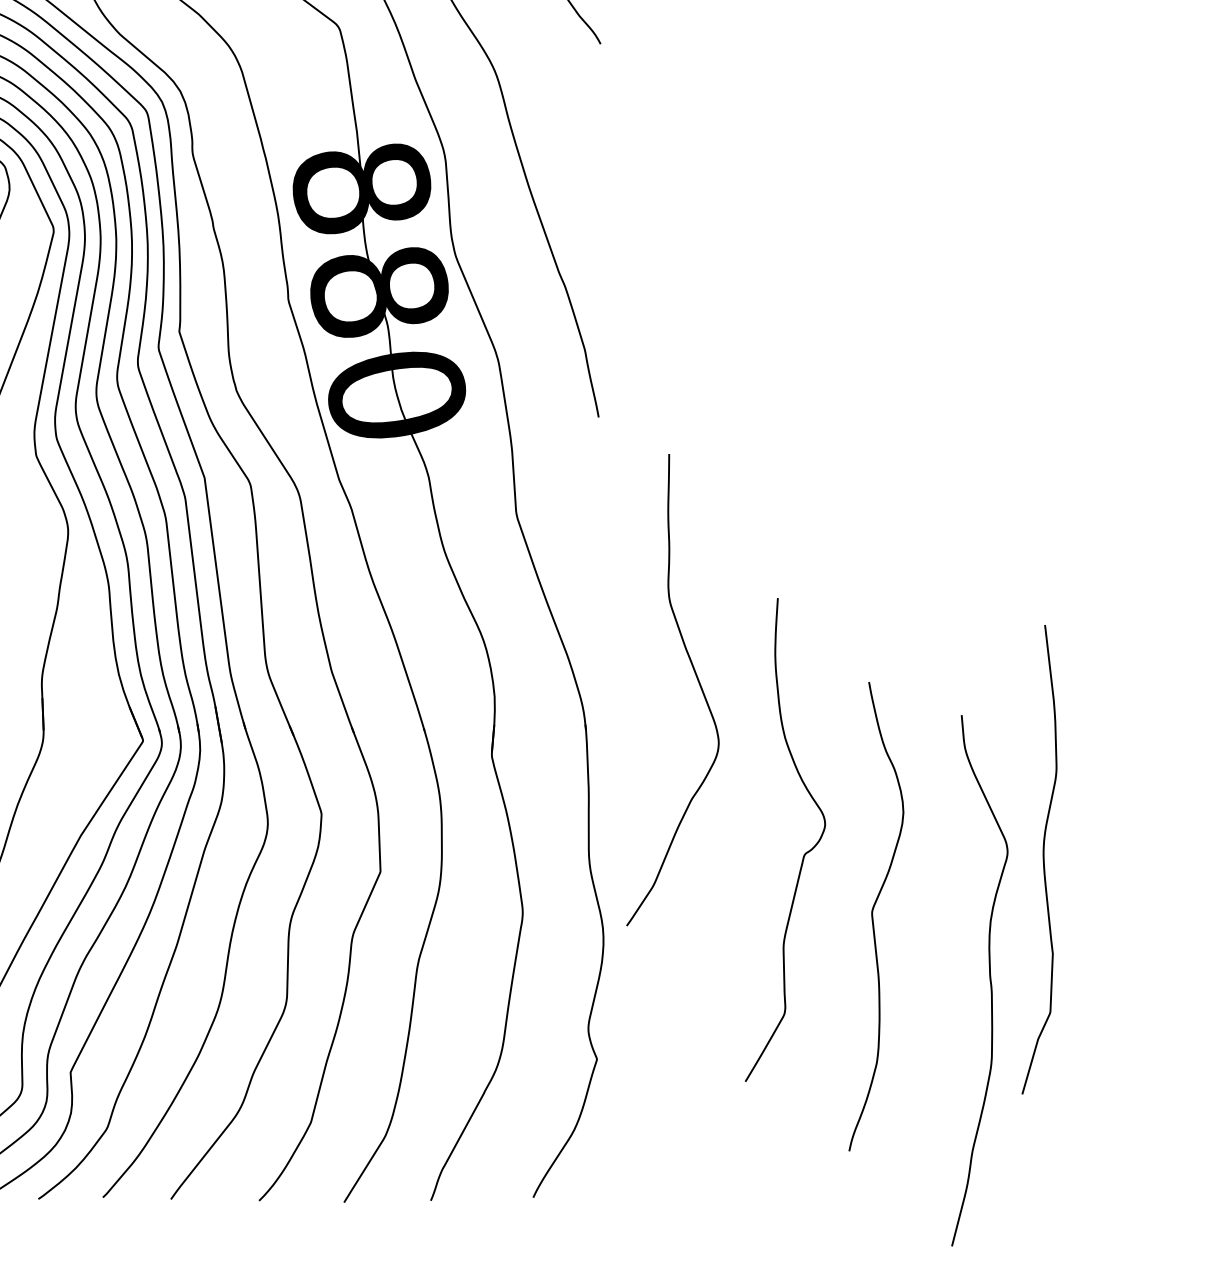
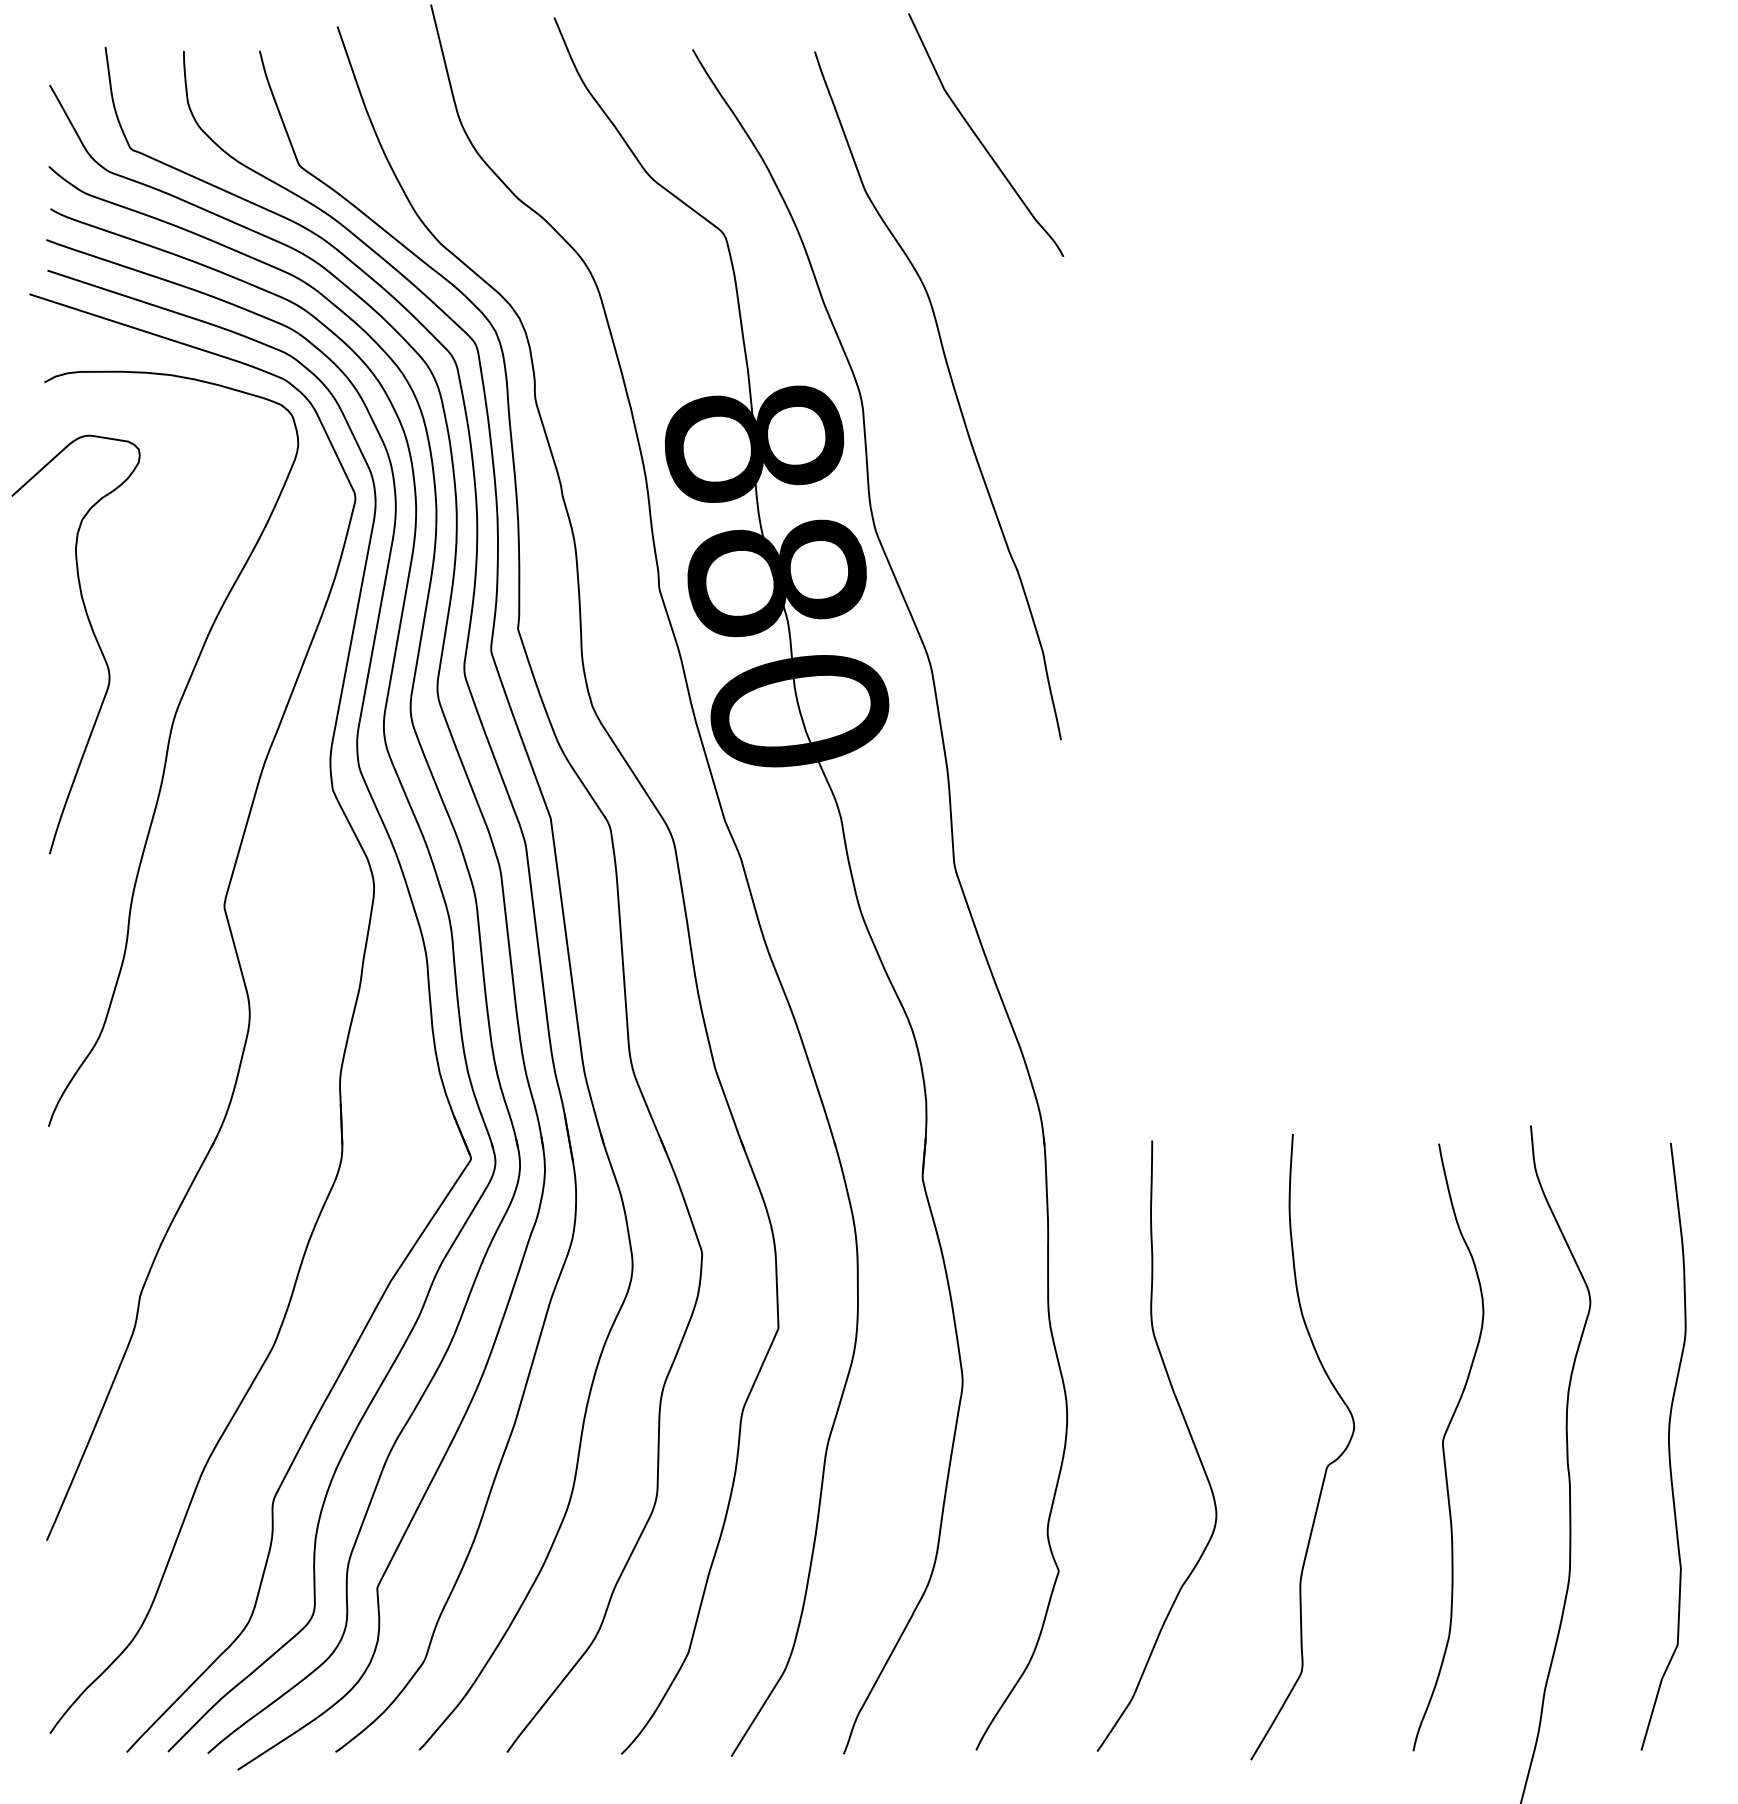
curve: (697, 681) -> (1189, 1435), moved
curve: (803, 854) -> (1326, 1466), moved
curve: (1043, 859) -> (1668, 1446), moved
curve: (873, 916) -> (1444, 1447), moved

